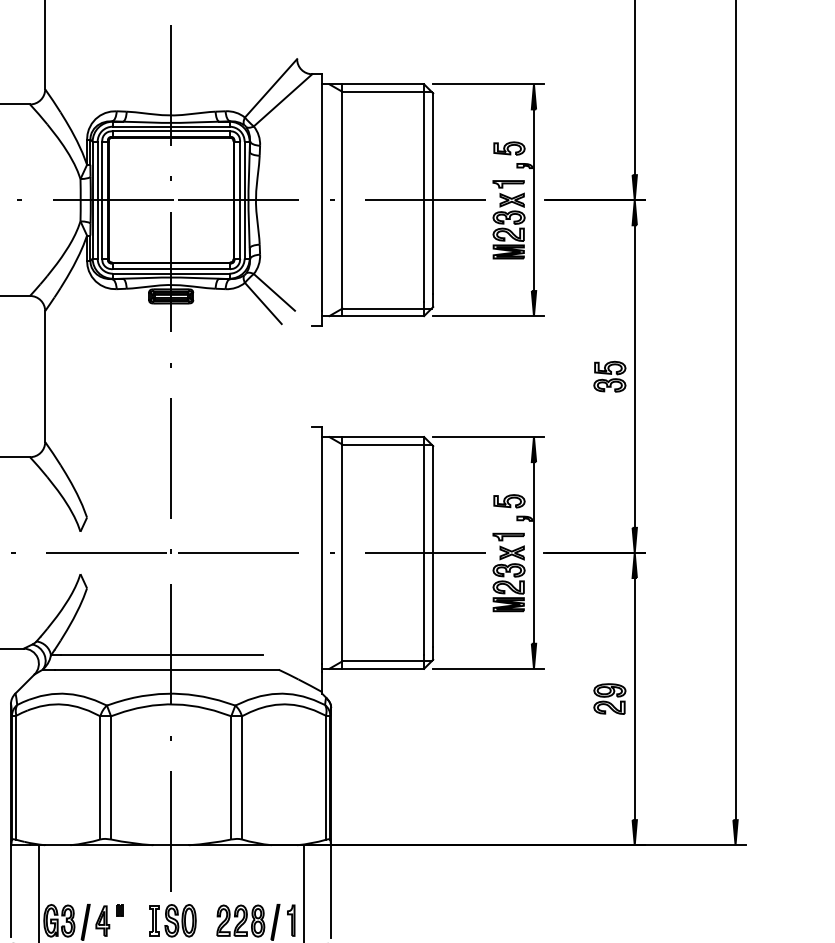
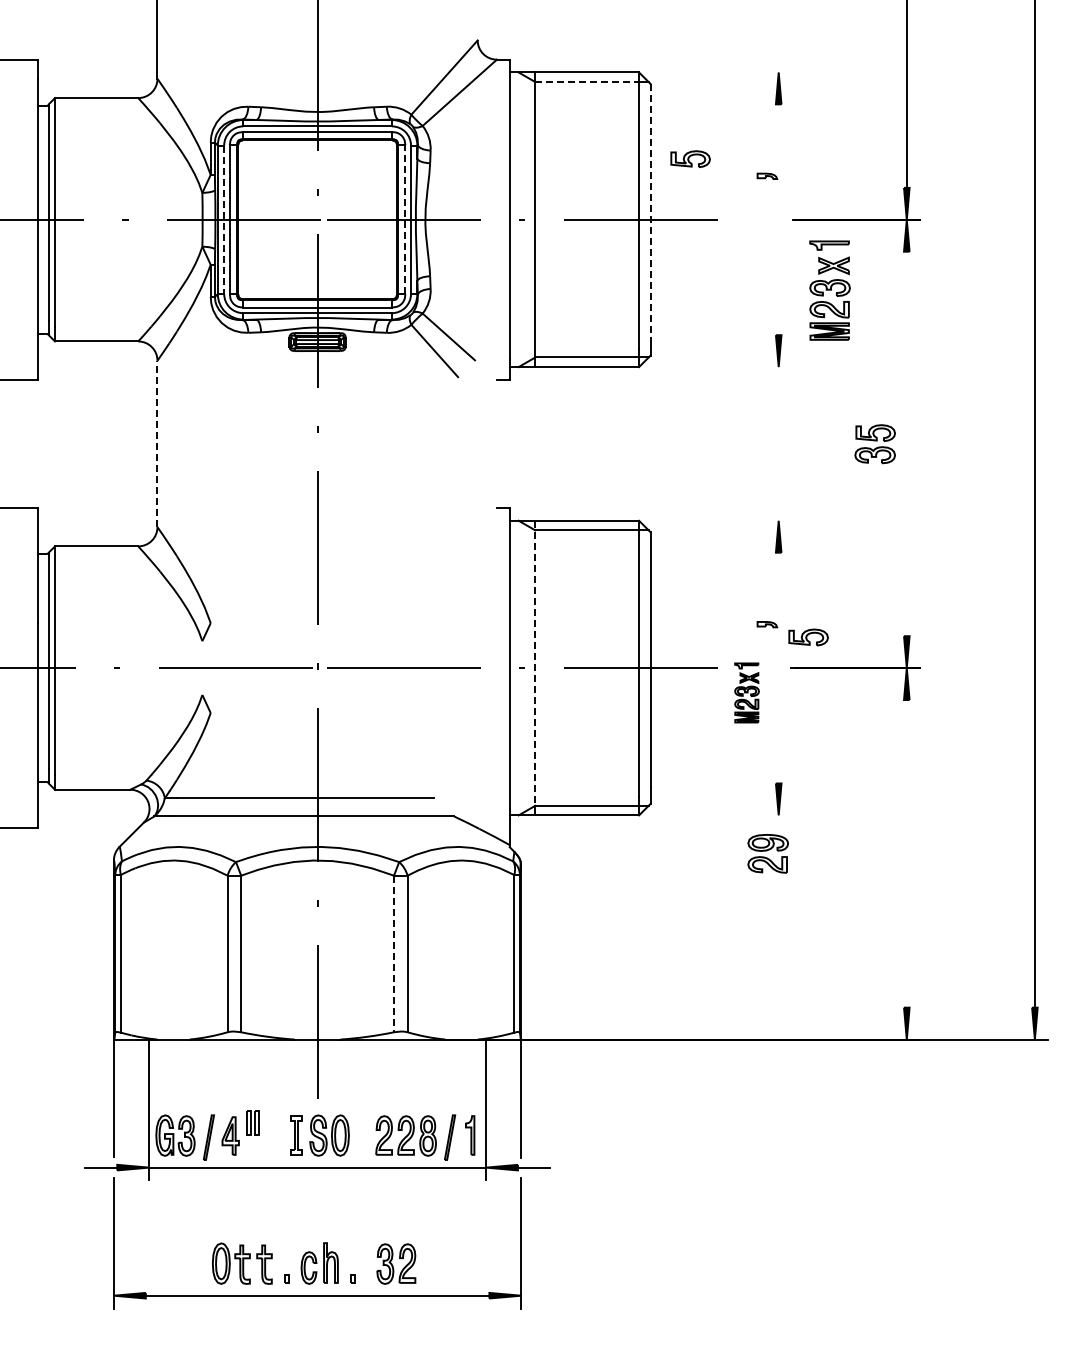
line: (488, 84) -> (720, 72), removed
line: (383, 92) -> (587, 82), solid -> dashed
part: (509, 148) -> (690, 159), moved
line: (433, 193) -> (650, 211), solid -> dashed
line: (240, 199) -> (405, 219), solid -> dashed
line: (533, 199) -> (778, 219), removed
line: (97, 200) -> (224, 220), solid -> dashed
part: (508, 219) -> (829, 290), moved
line: (488, 316) -> (720, 367), removed
line: (45, 376) -> (157, 443), solid -> dashed
line: (634, 376) -> (906, 443), removed
line: (488, 436) -> (720, 520), removed
part: (509, 501) -> (808, 637), moved
line: (533, 552) -> (778, 667), removed
line: (342, 553) -> (535, 668), solid -> dashed
part: (508, 572) -> (746, 692), size x0.6
line: (488, 668) -> (720, 815), removed
part: (609, 698) -> (767, 853), moved
line: (634, 698) -> (906, 853), removed
line: (231, 778) -> (394, 954), solid -> dashed
part: (119, 910) -> (252, 1122), size x1.6

